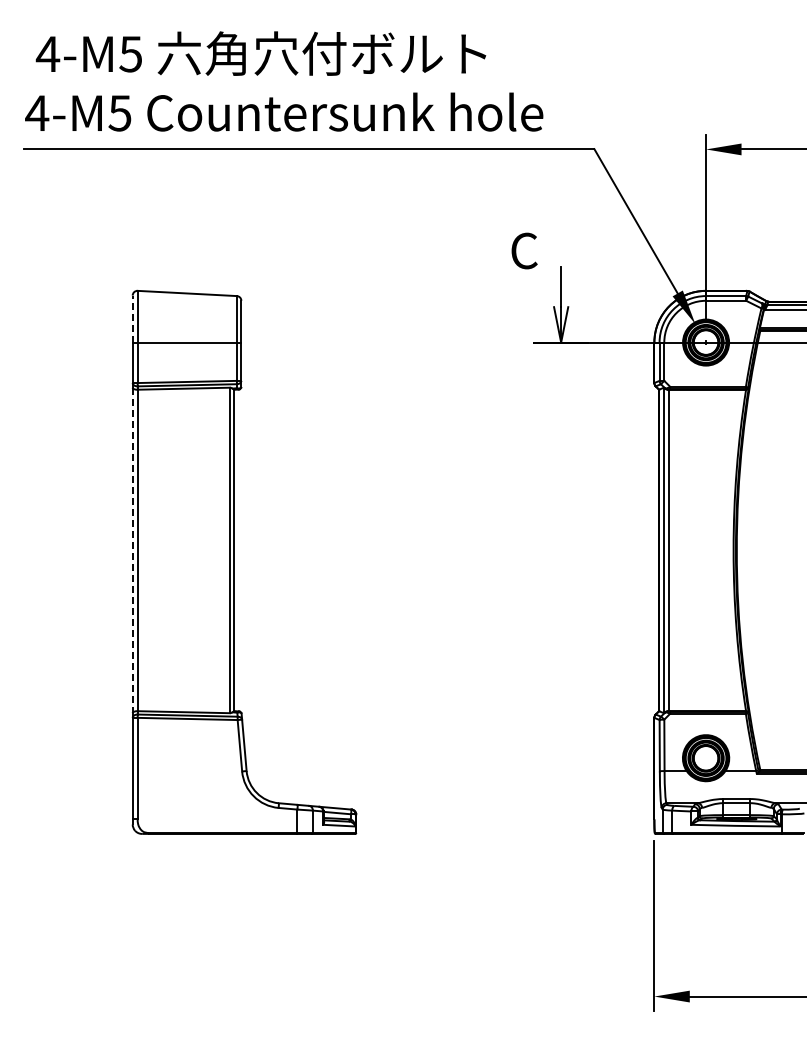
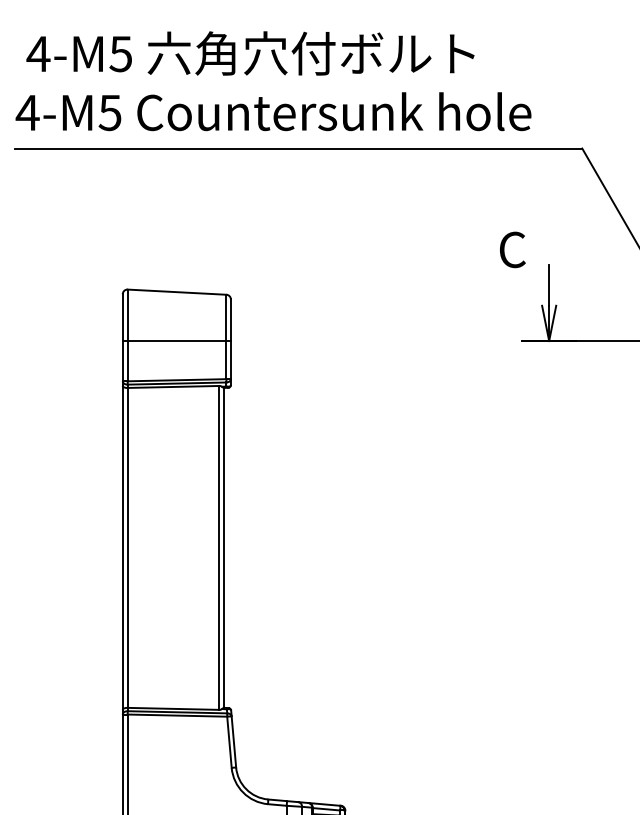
line: (132, 318) -> (122, 317), dashed -> solid
line: (132, 550) -> (122, 547), dashed -> solid

